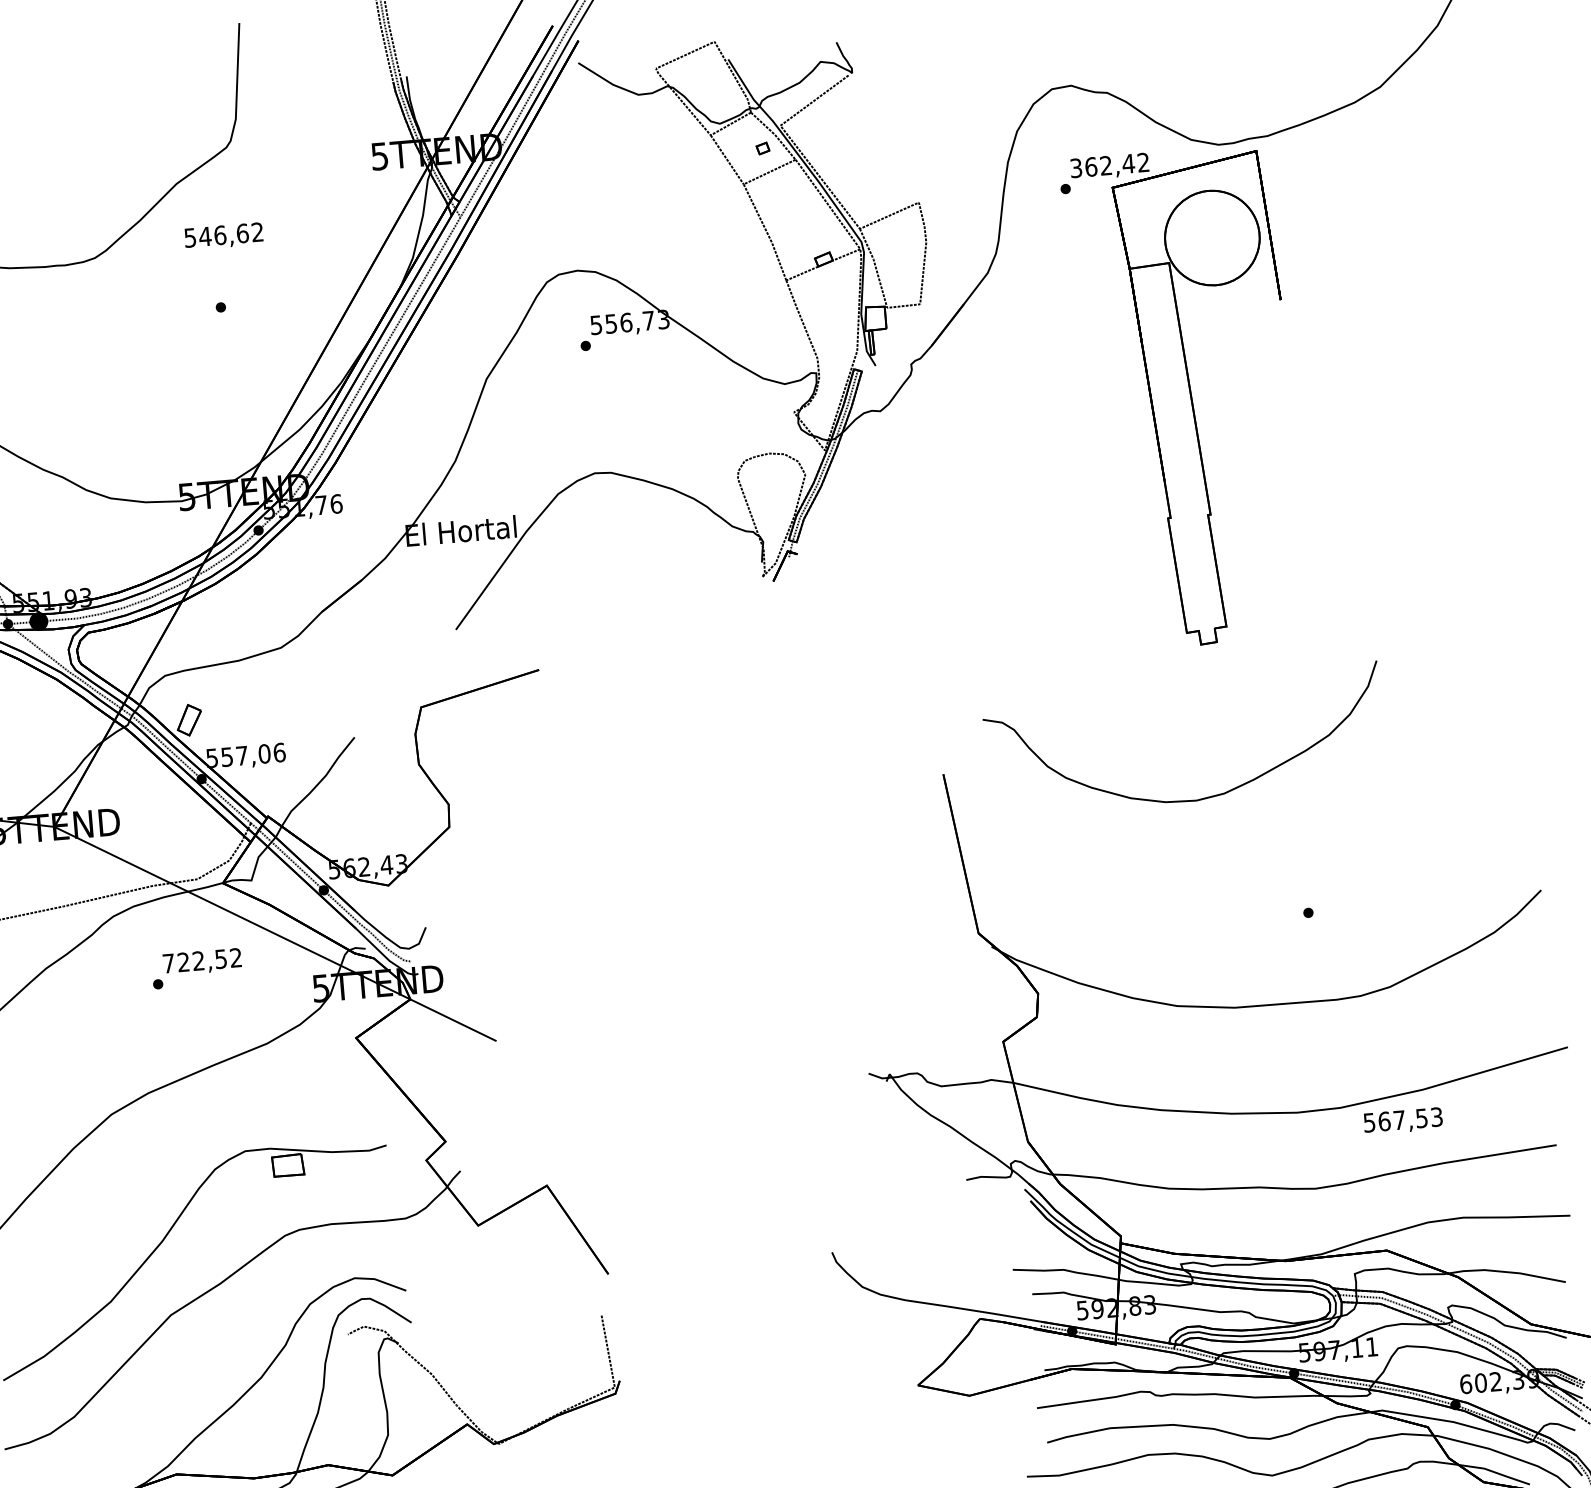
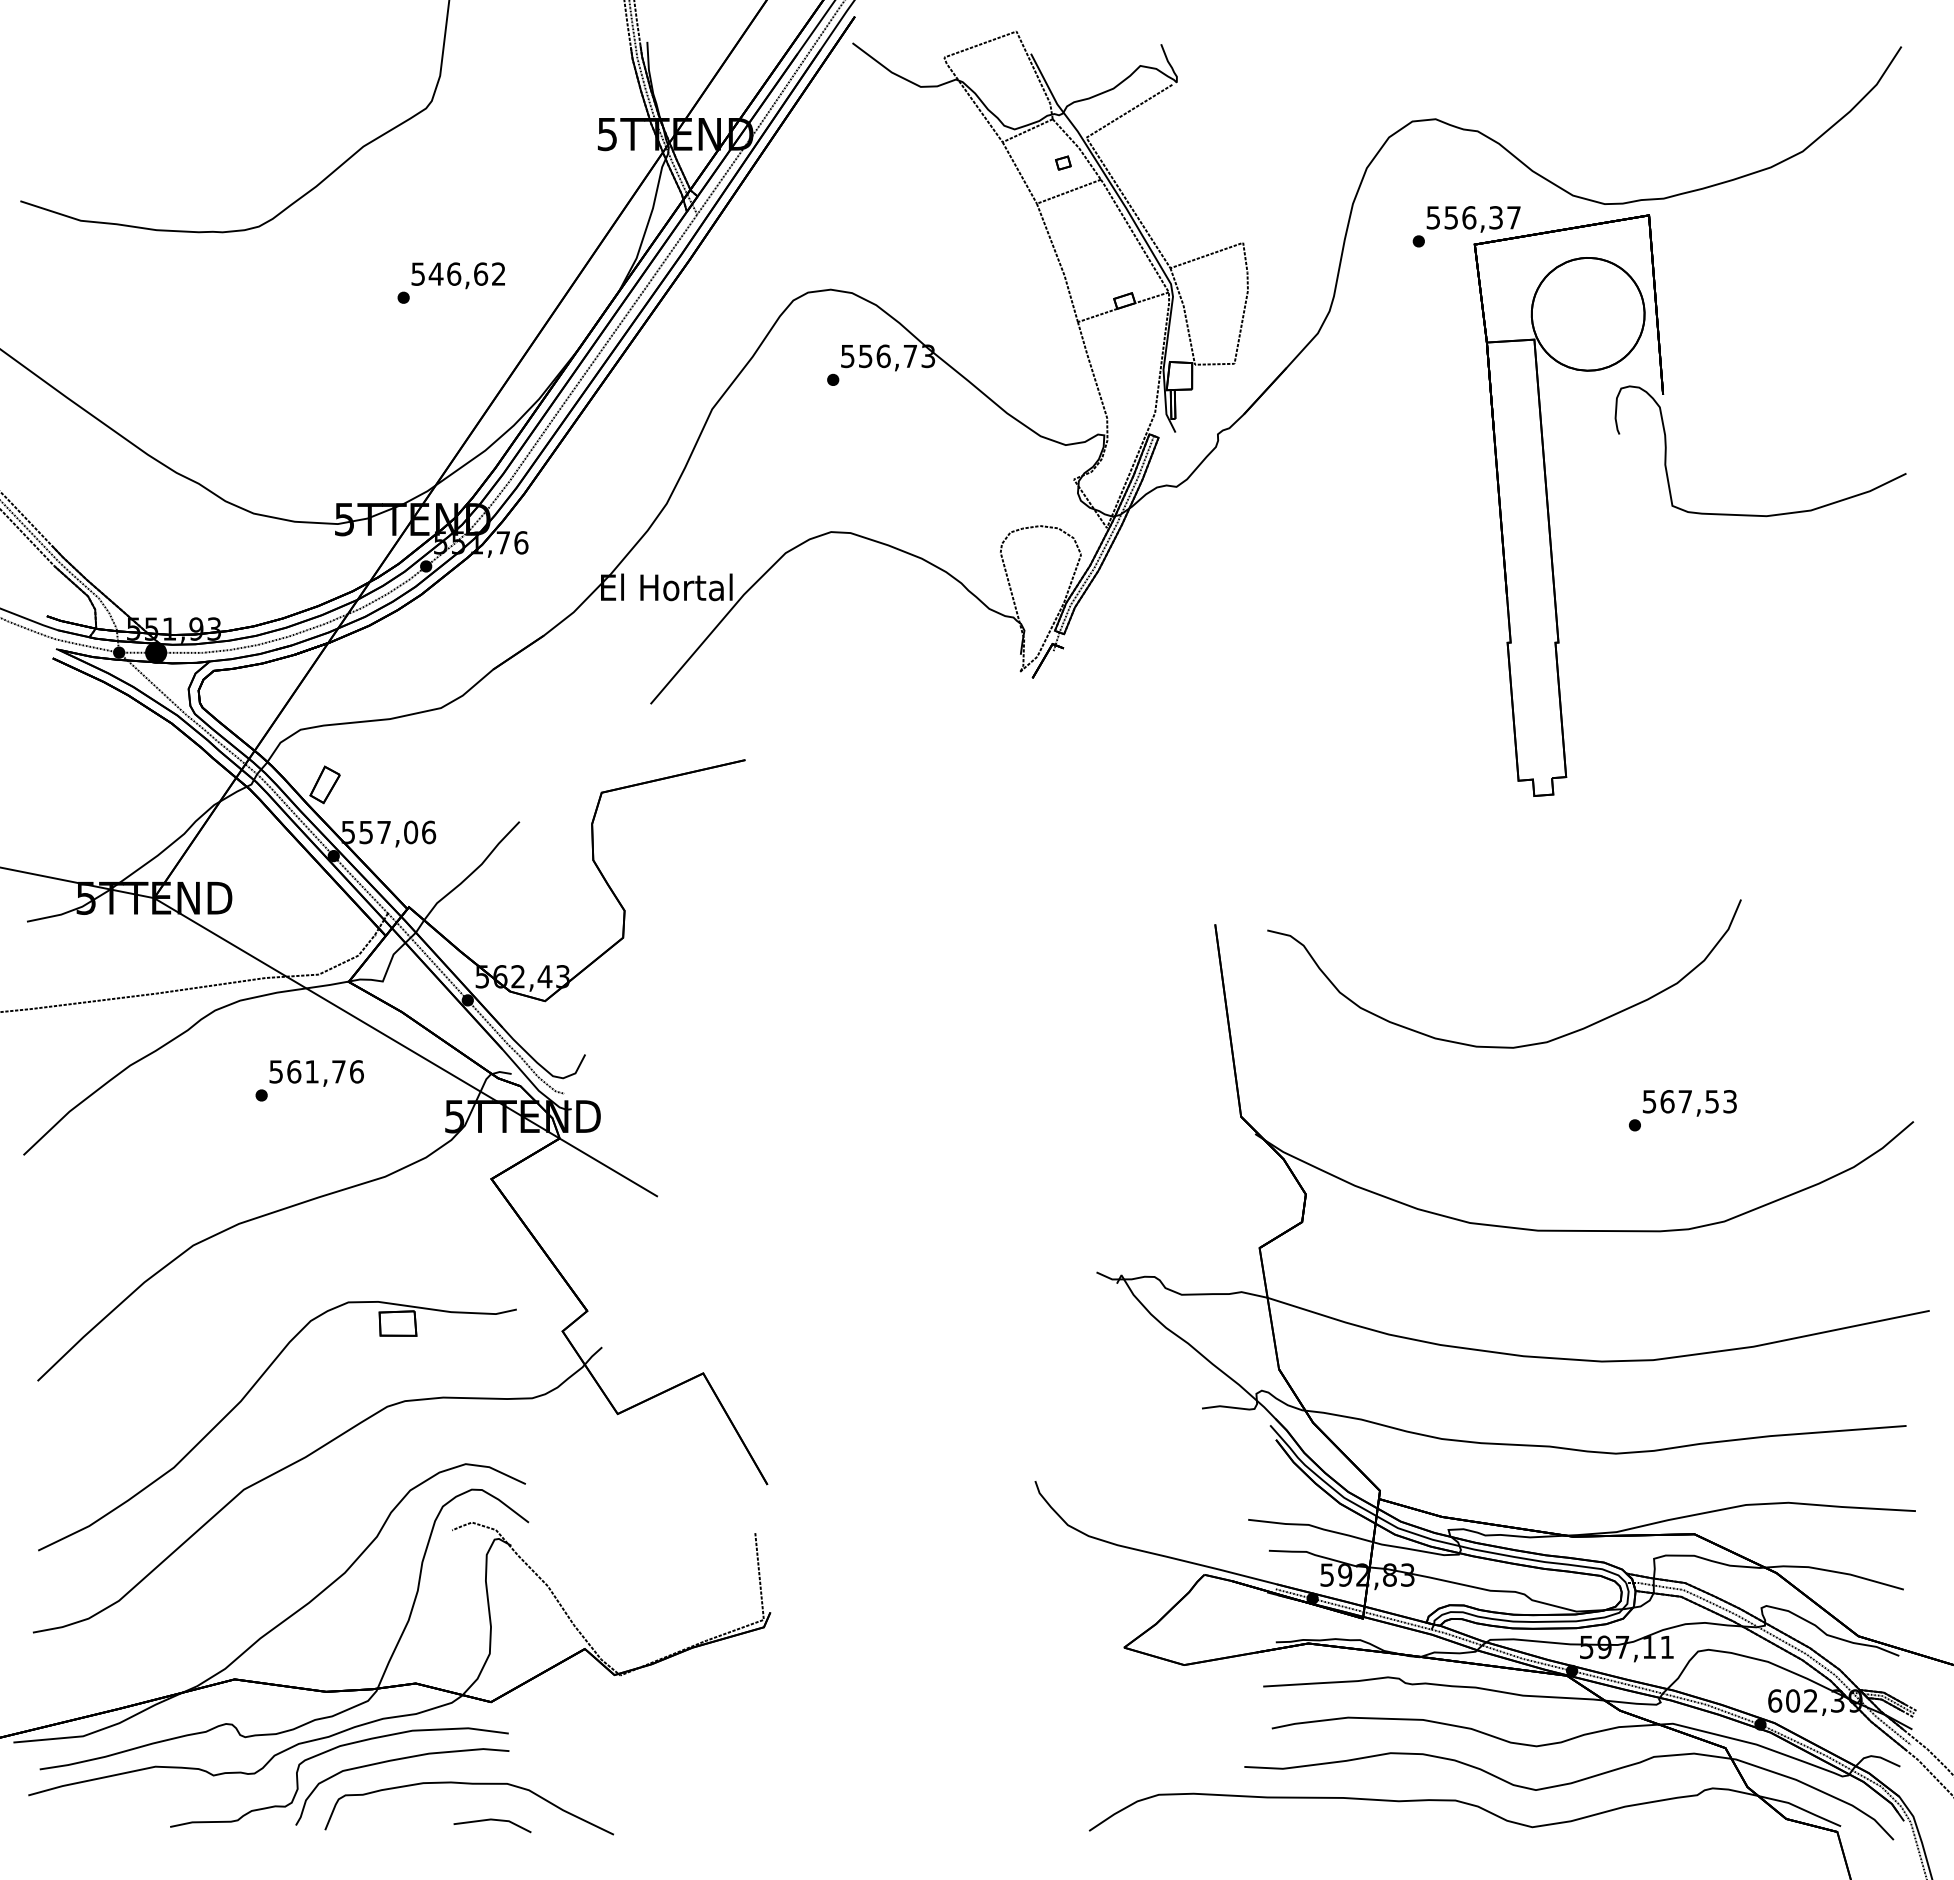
text: (1109, 165) -> (1473, 217), 362,42 -> 556,37
text: (223, 236) -> (457, 275), moved
curve: (1368, 393) -> (1757, 514), added
curve: (1189, 800) -> (1504, 1046), moved
text: (202, 960) -> (316, 1071), 722,52 -> 561,76
text: (1403, 1121) -> (1689, 1103), moved

